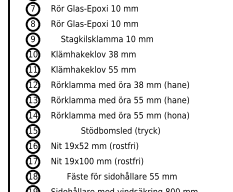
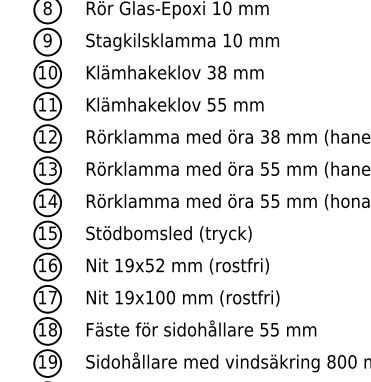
text: (106, 39) -> (181, 41), moved
text: (120, 131) -> (168, 235), moved
text: (121, 175) -> (200, 327), moved

